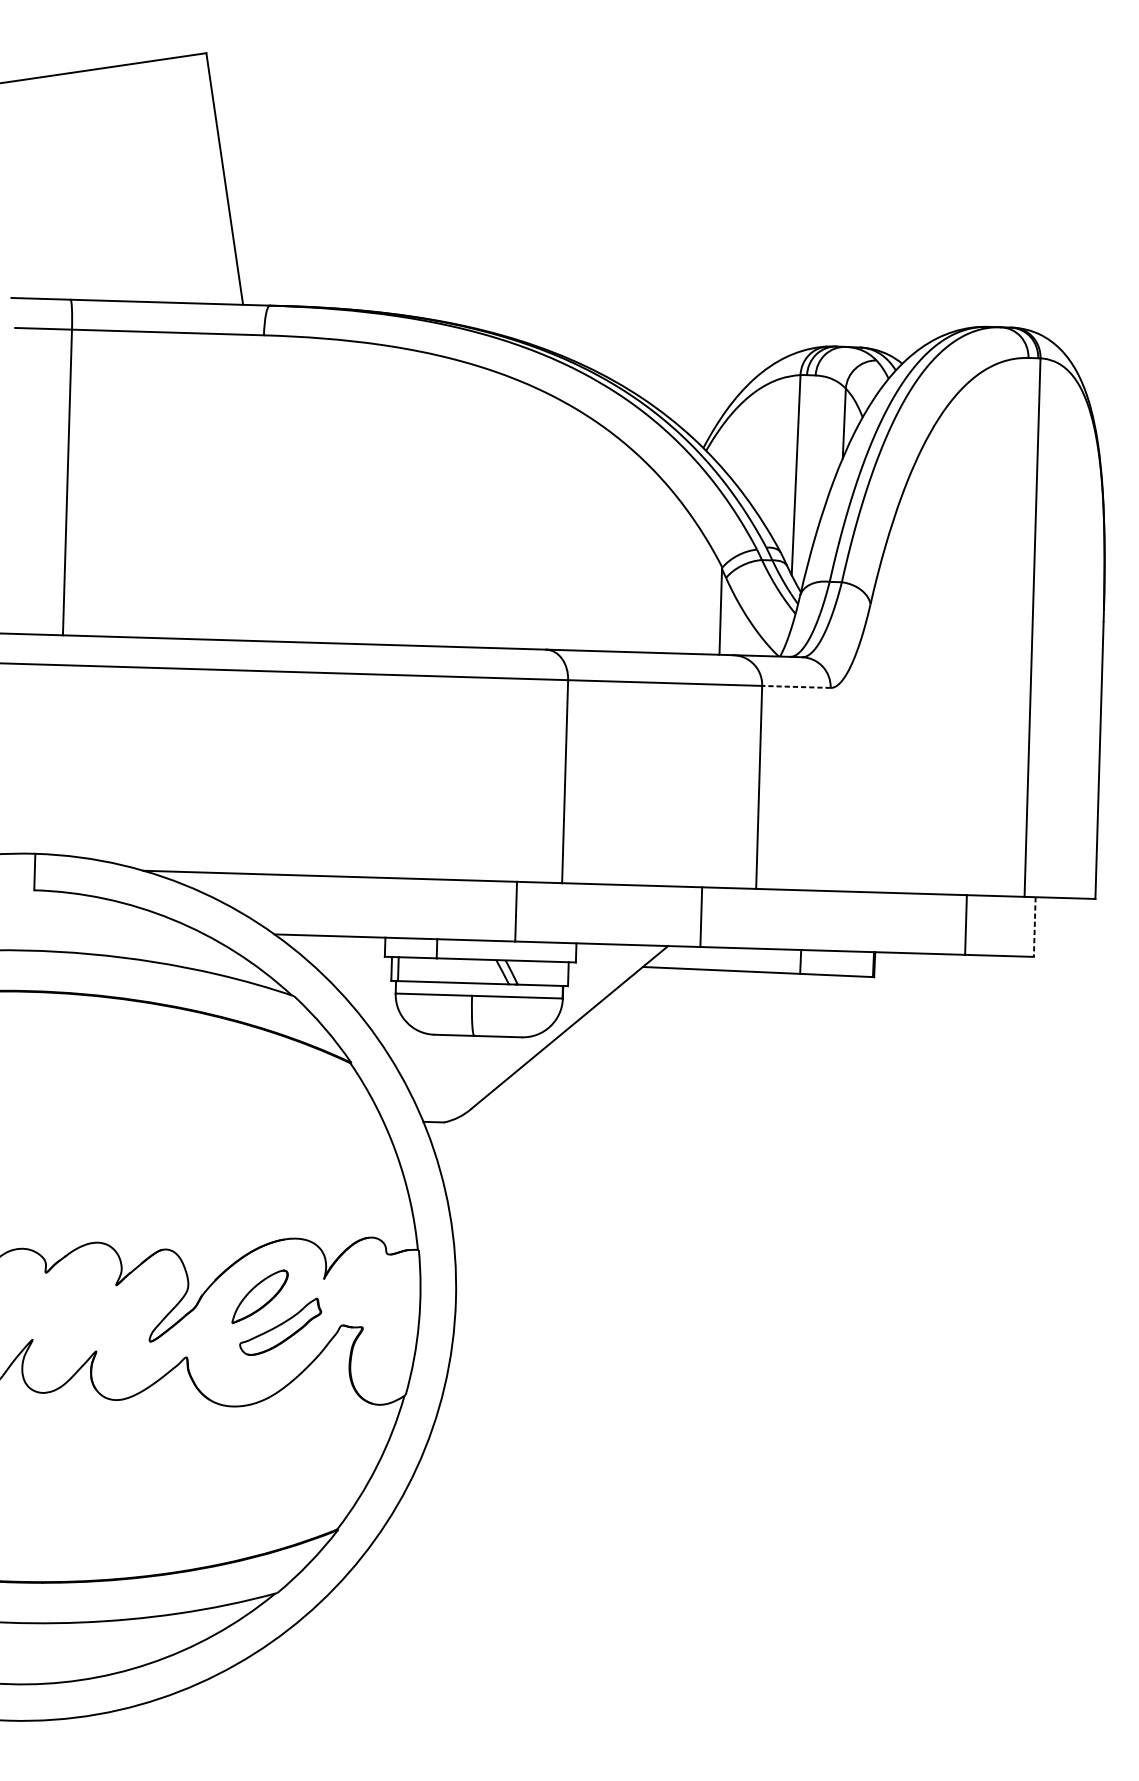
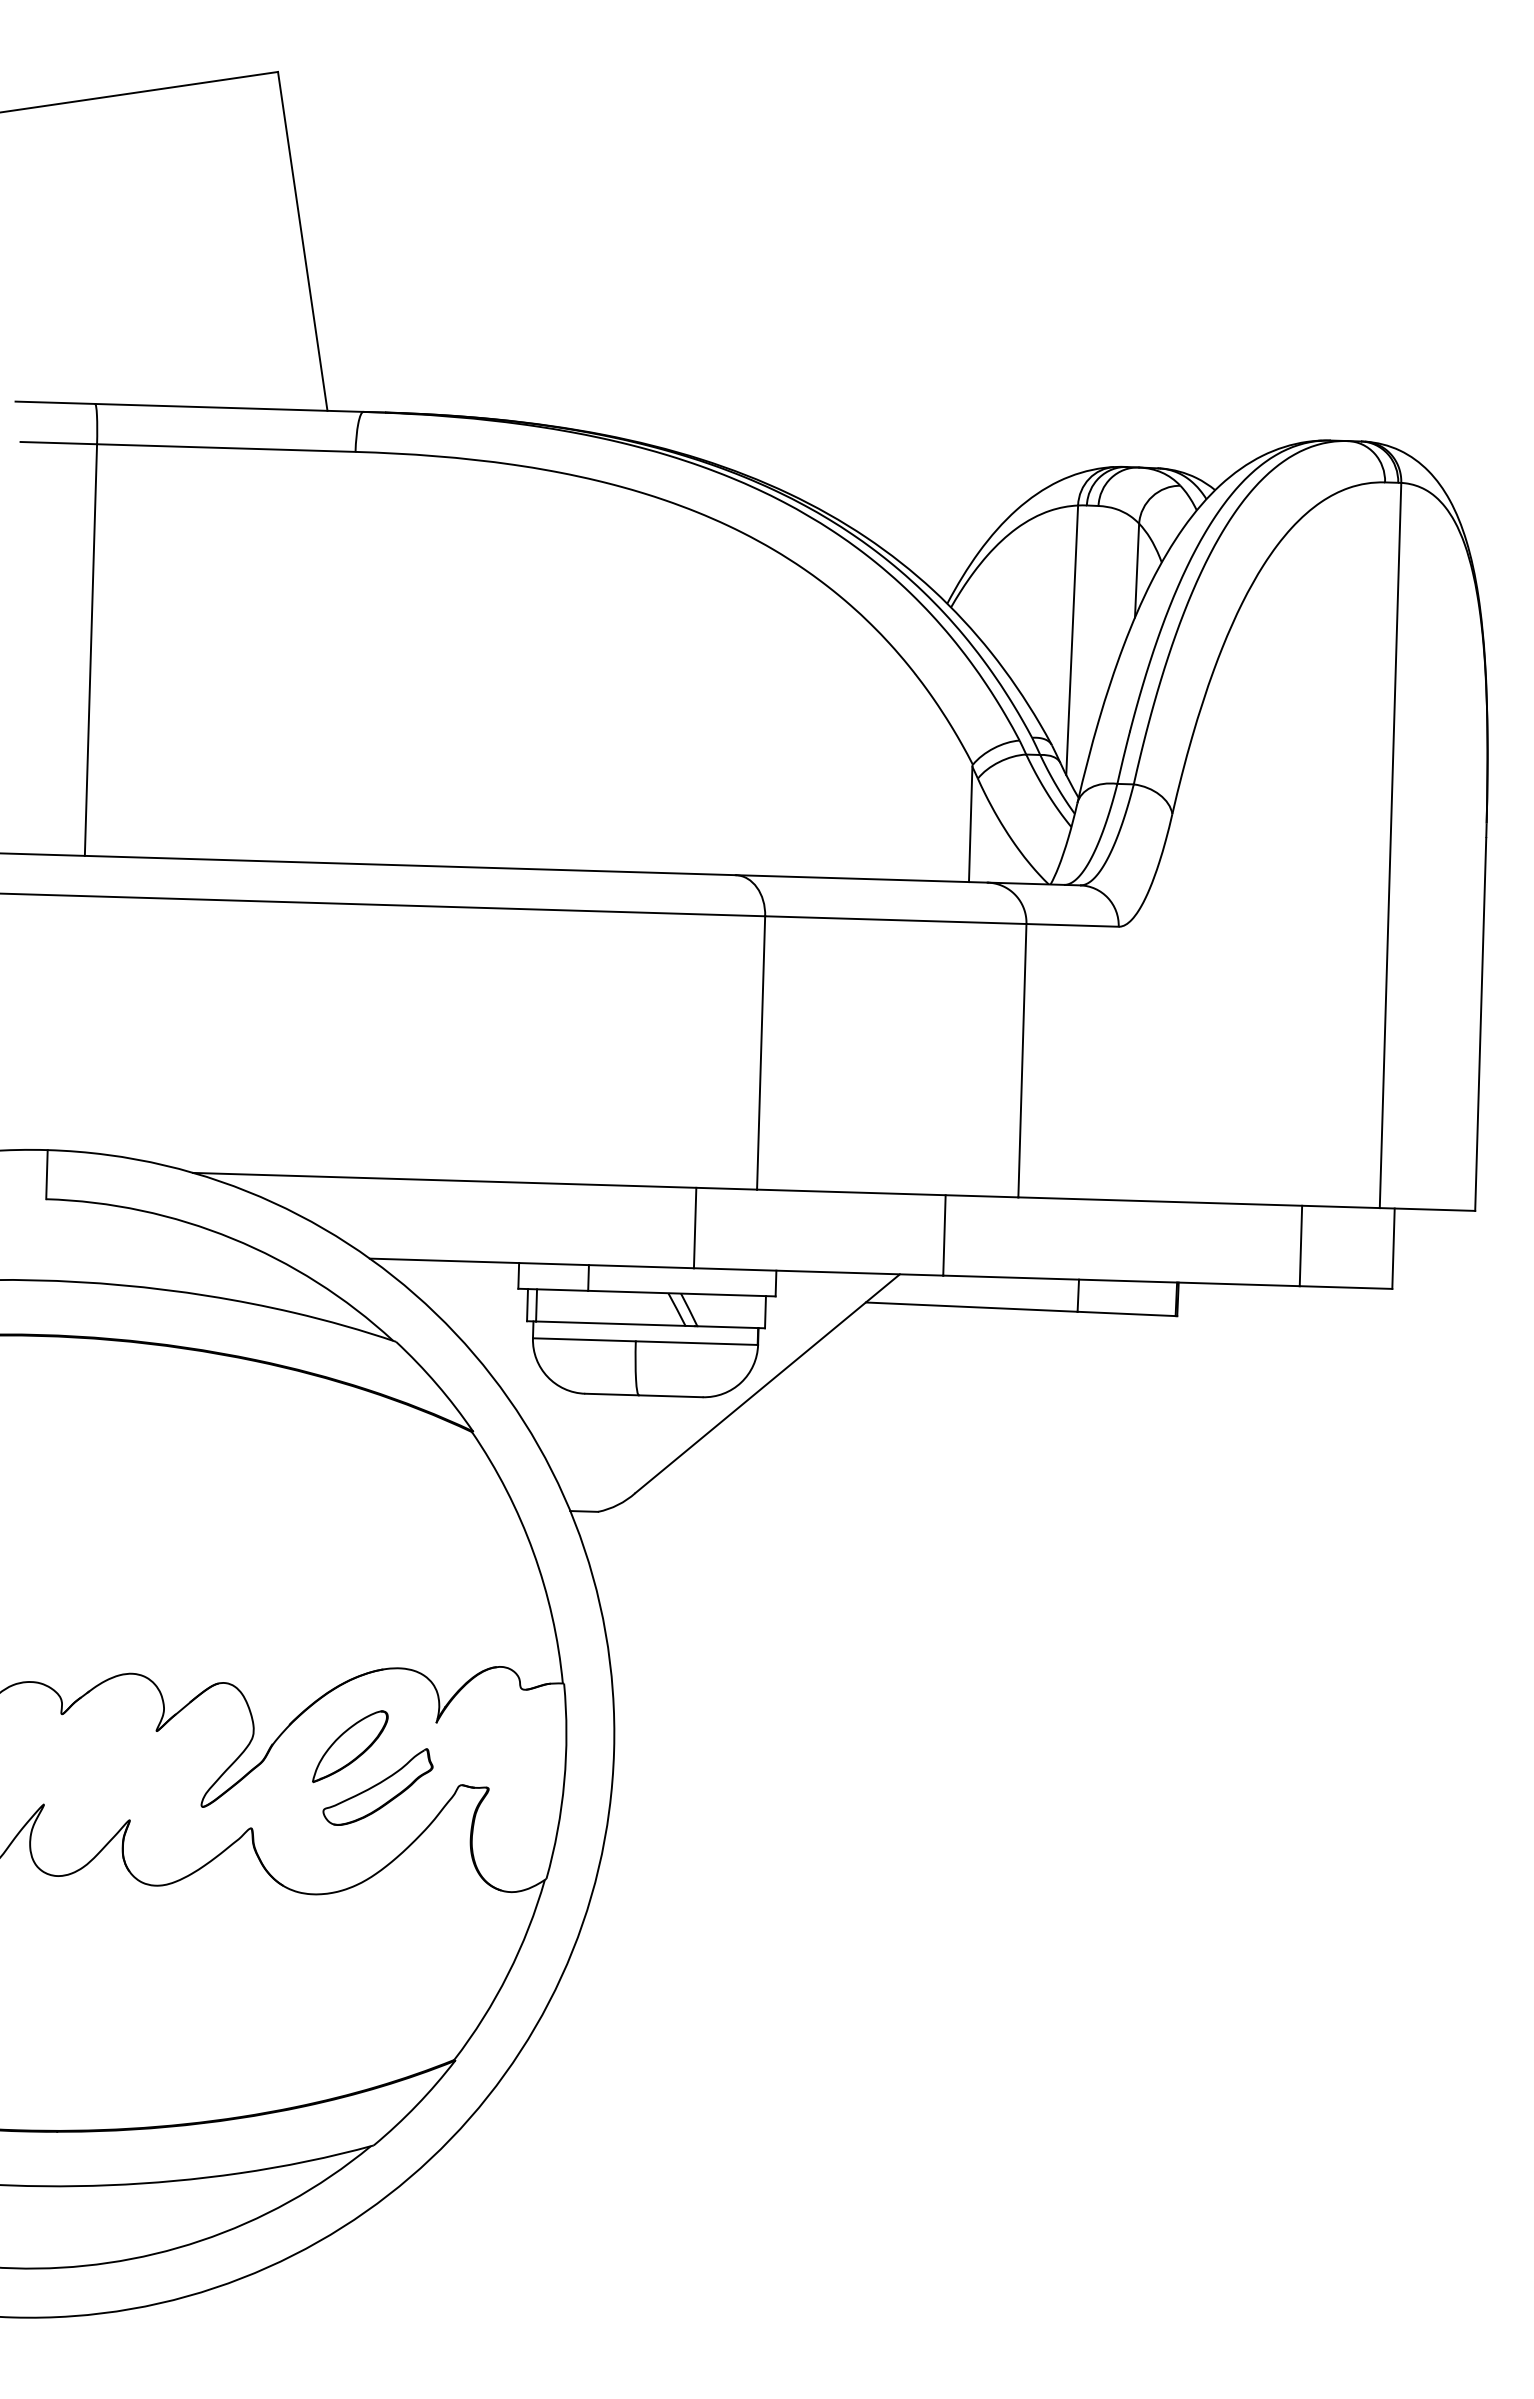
line: (796, 687) -> (1072, 925), dashed -> solid
line: (1034, 927) -> (1393, 1249), dashed -> solid

